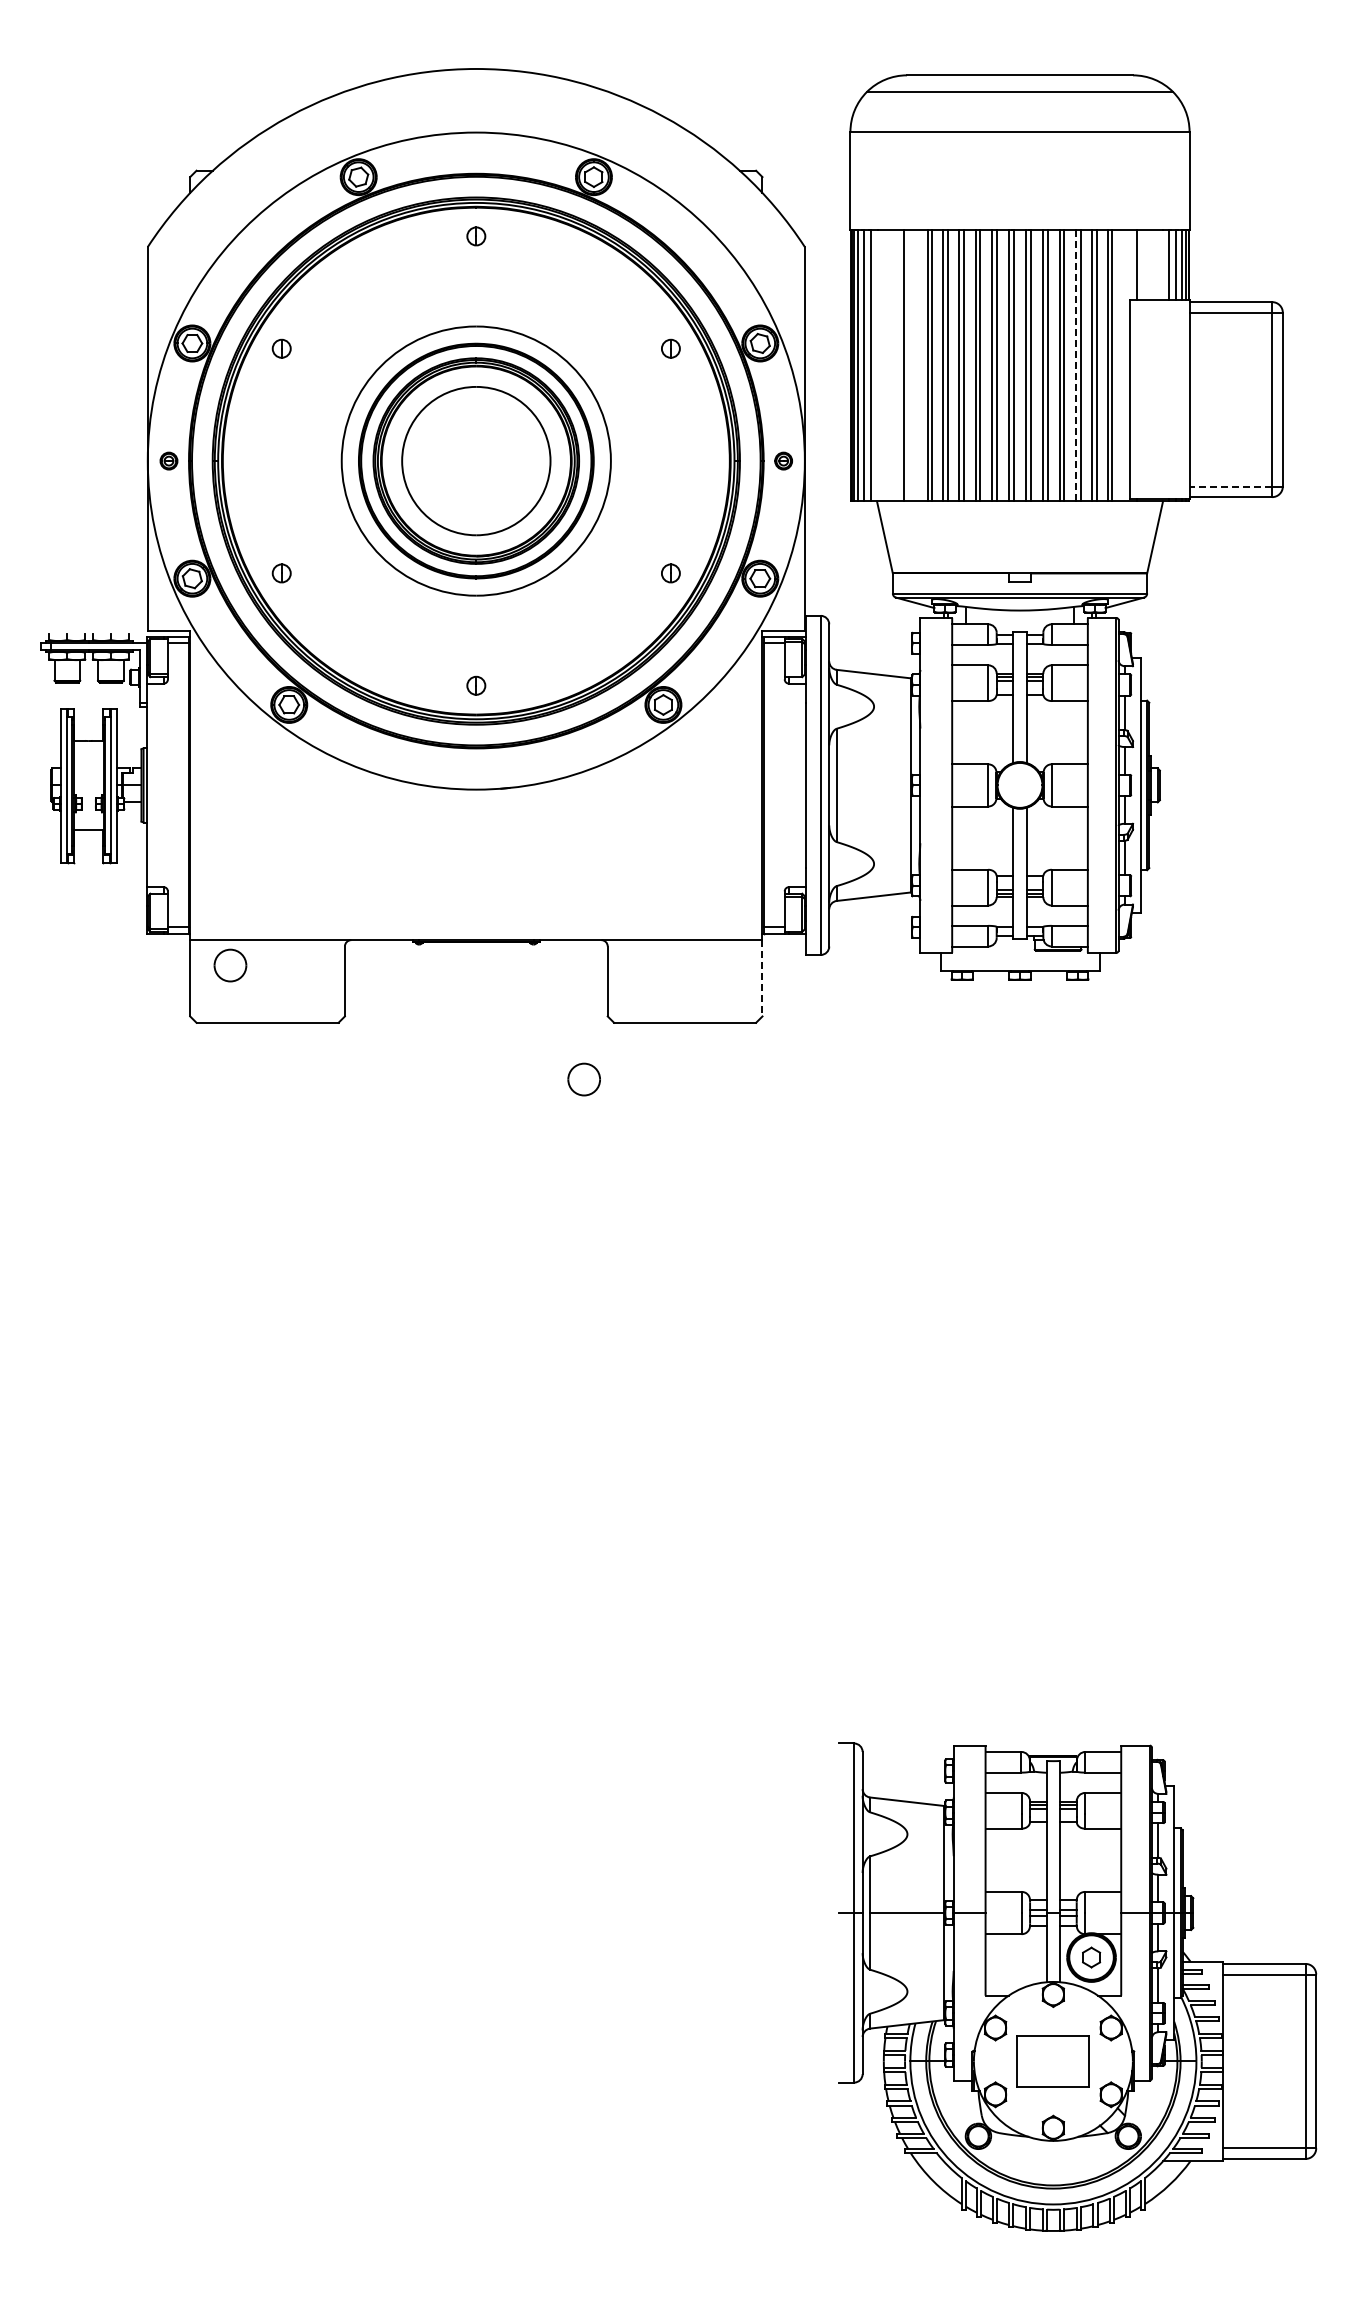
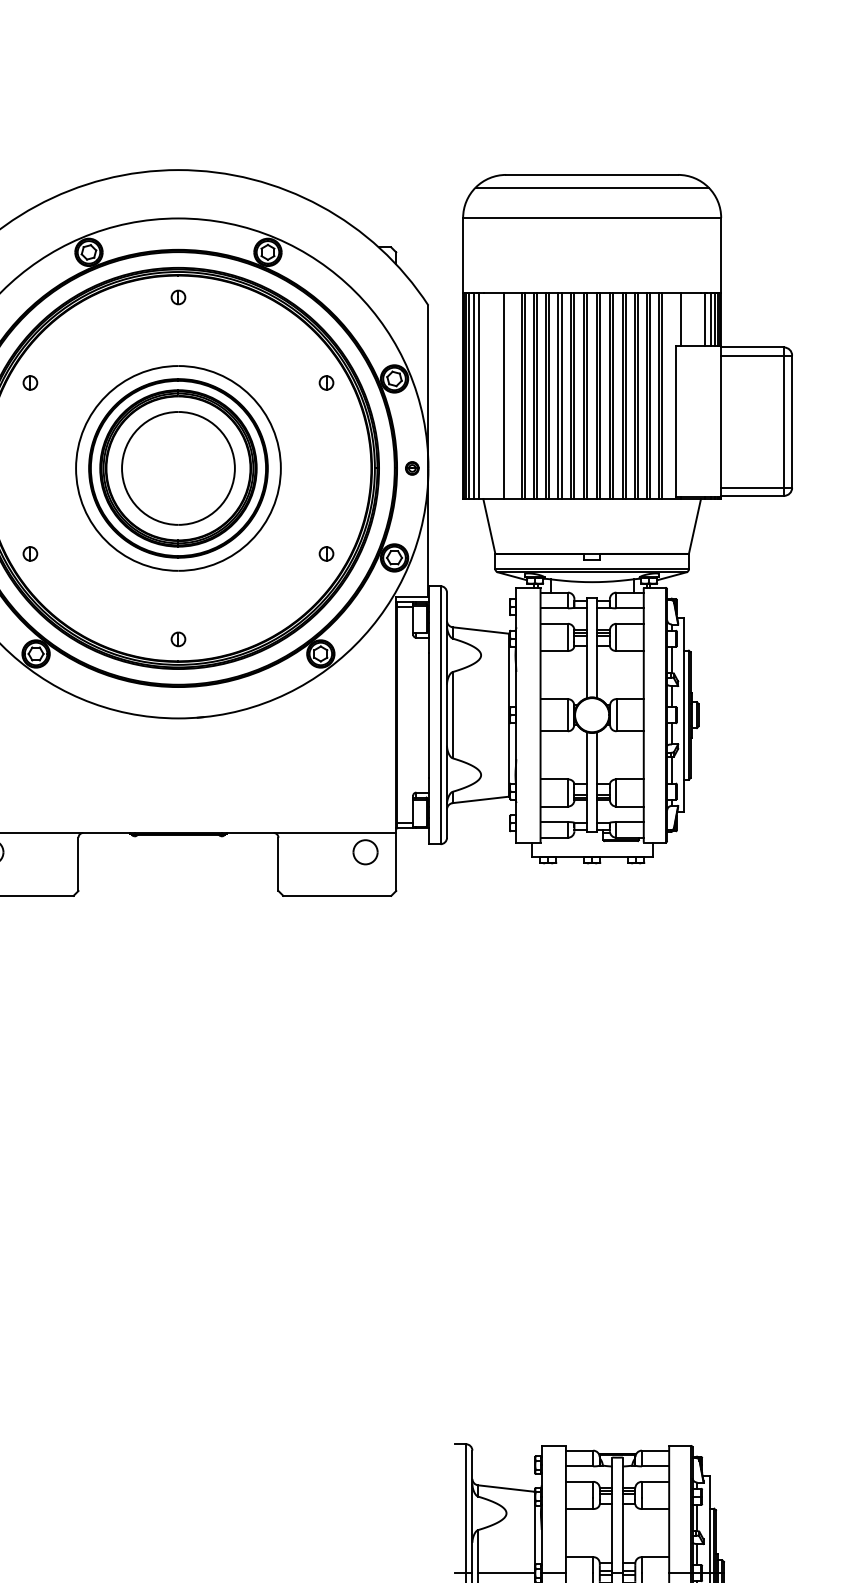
line: (1076, 365) -> (635, 395), dashed -> solid
line: (1230, 486) -> (752, 487), dashed -> solid
line: (762, 978) -> (396, 862), dashed -> solid
part: (583, 1079) -> (365, 852), moved

